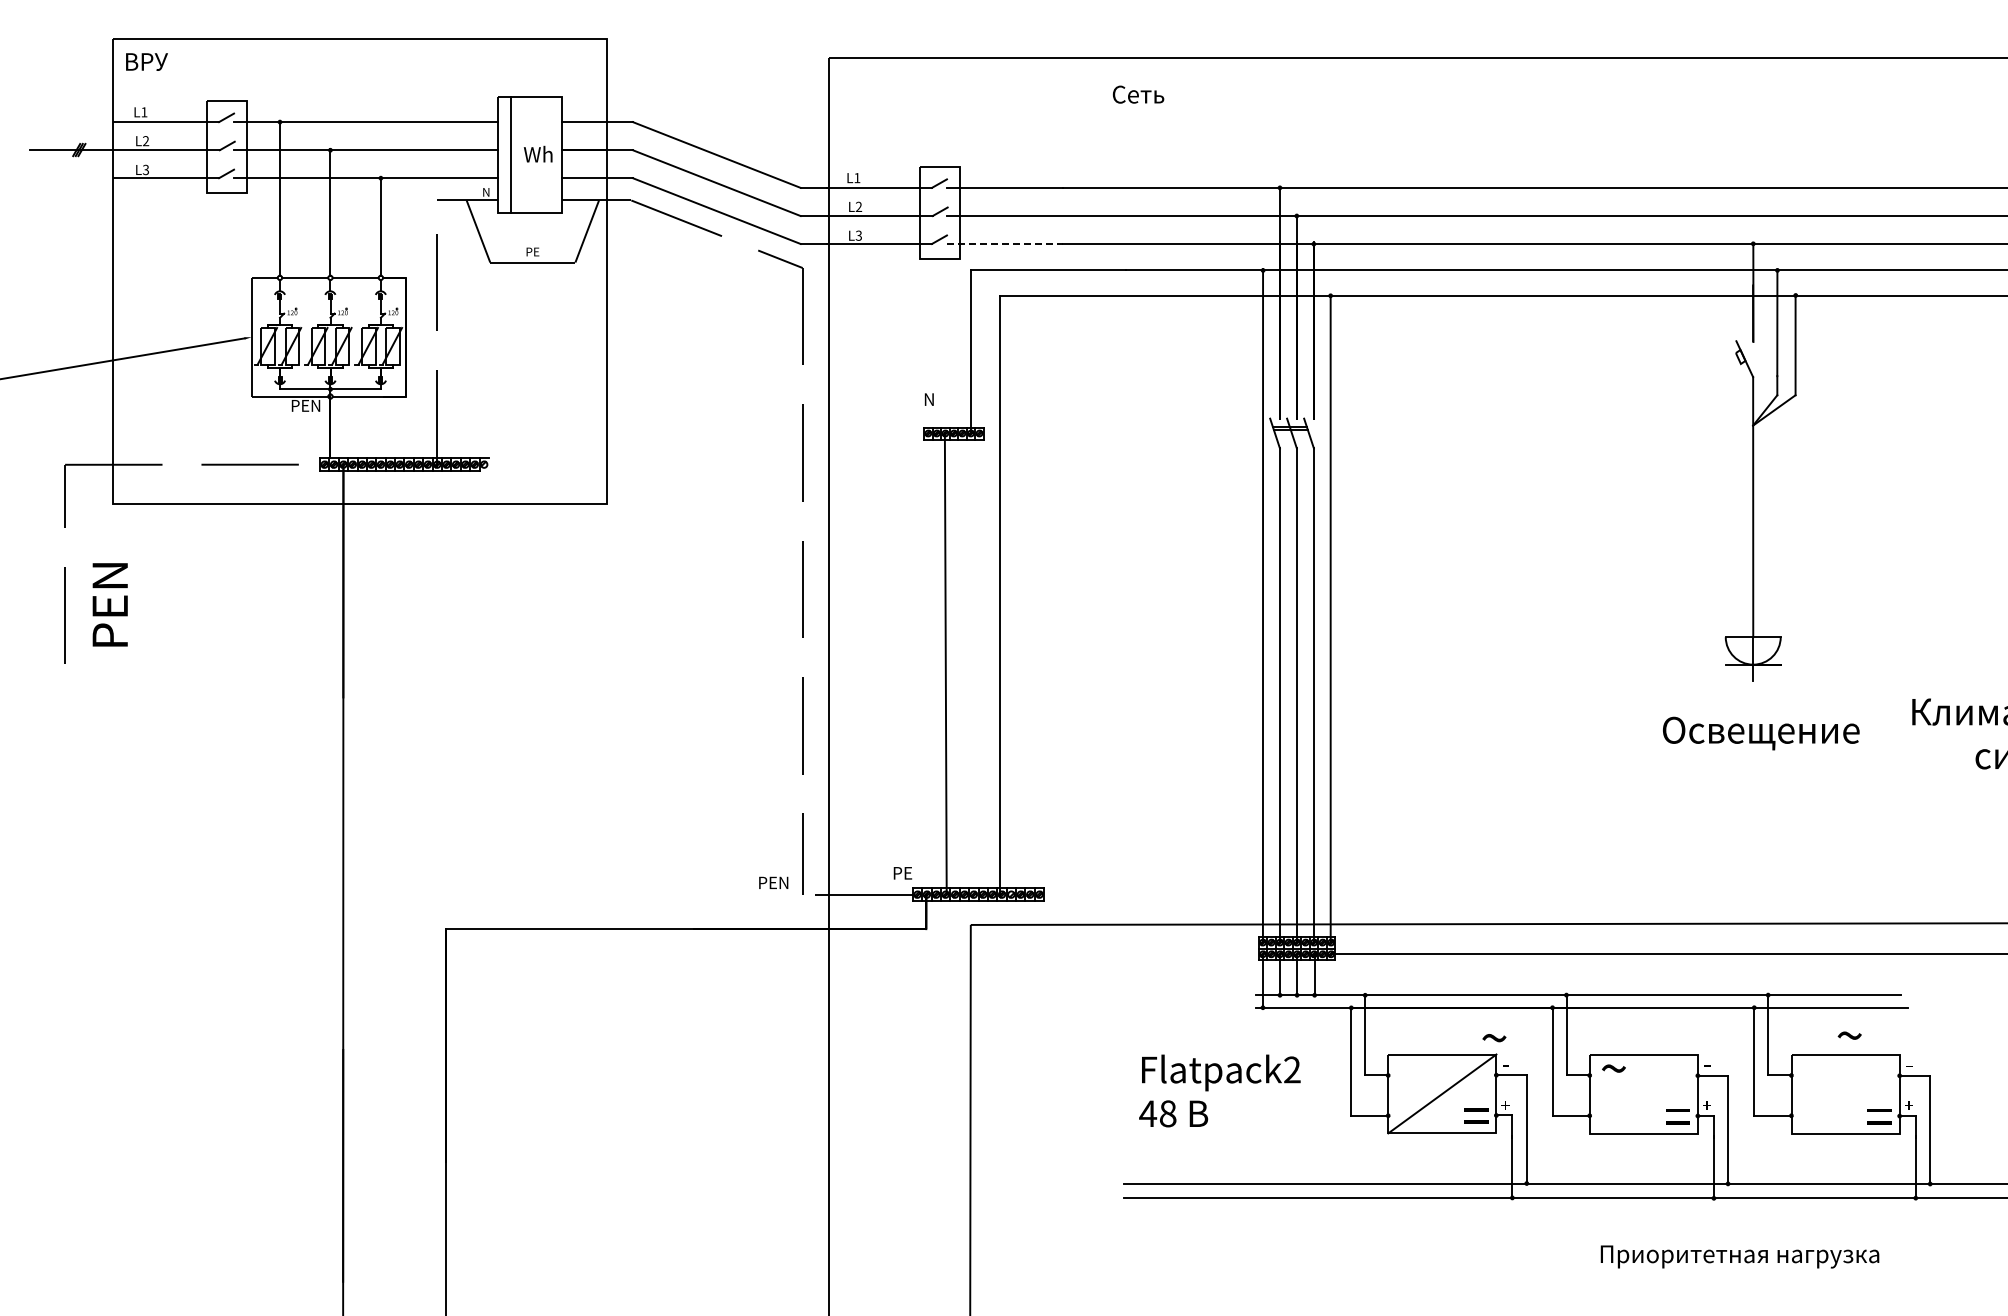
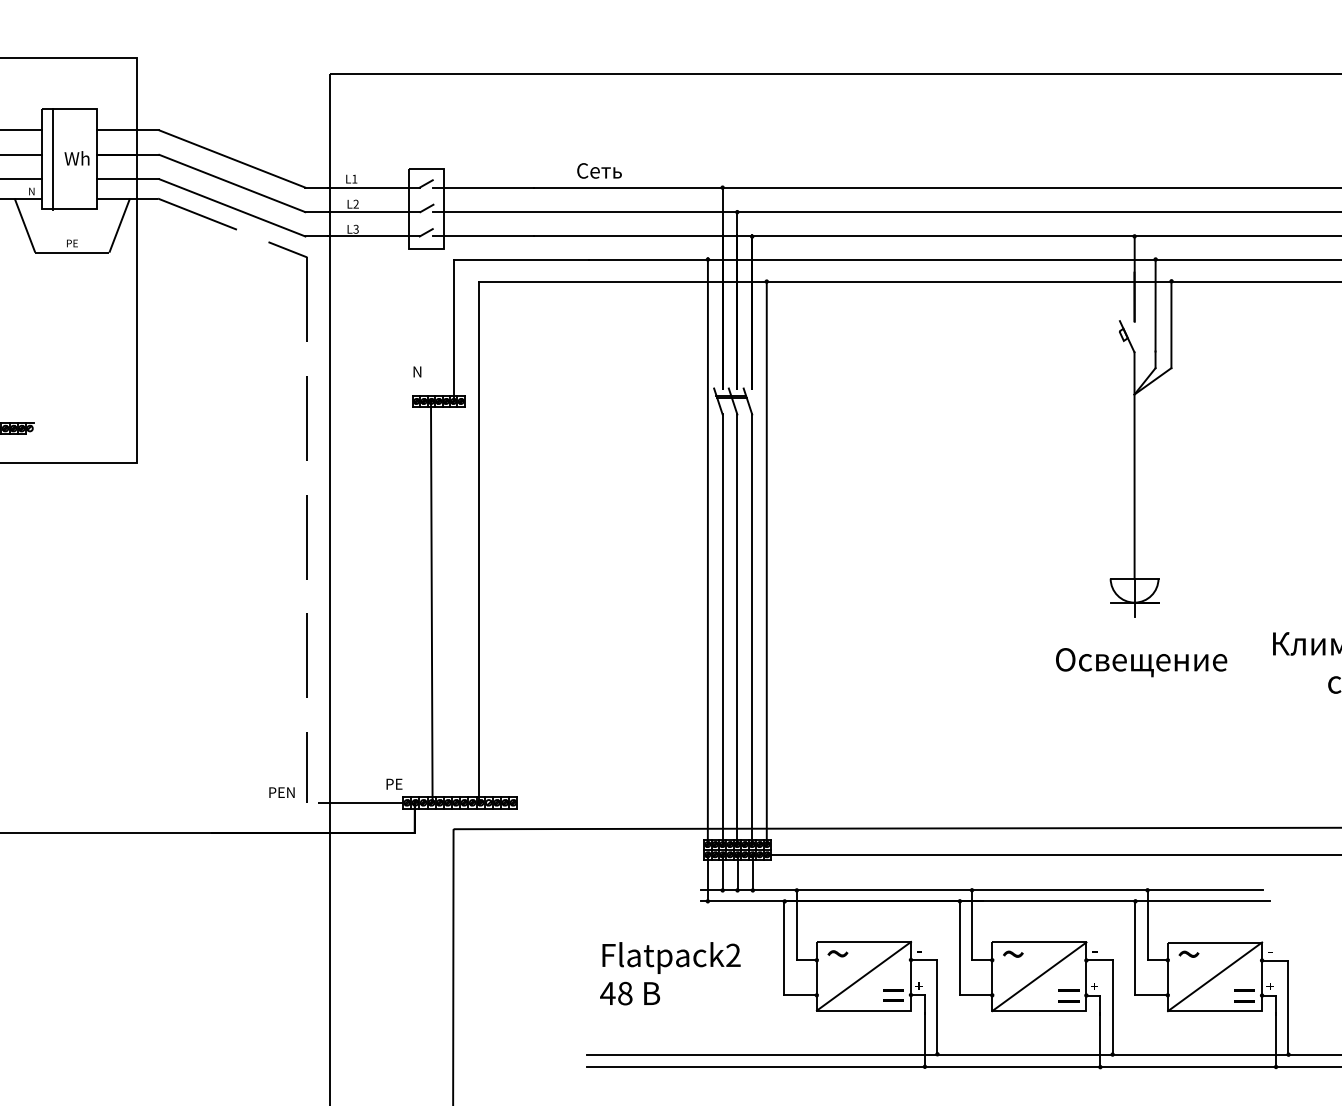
text: (1138, 94) -> (599, 170), moved
line: (1004, 243) -> (482, 236), dashed -> solid
text: (1849, 1035) -> (1188, 954), moved
text: (1494, 1038) -> (838, 954), moved
line: (1643, 1094) -> (1039, 976), added
line: (1845, 1094) -> (1214, 976), added

